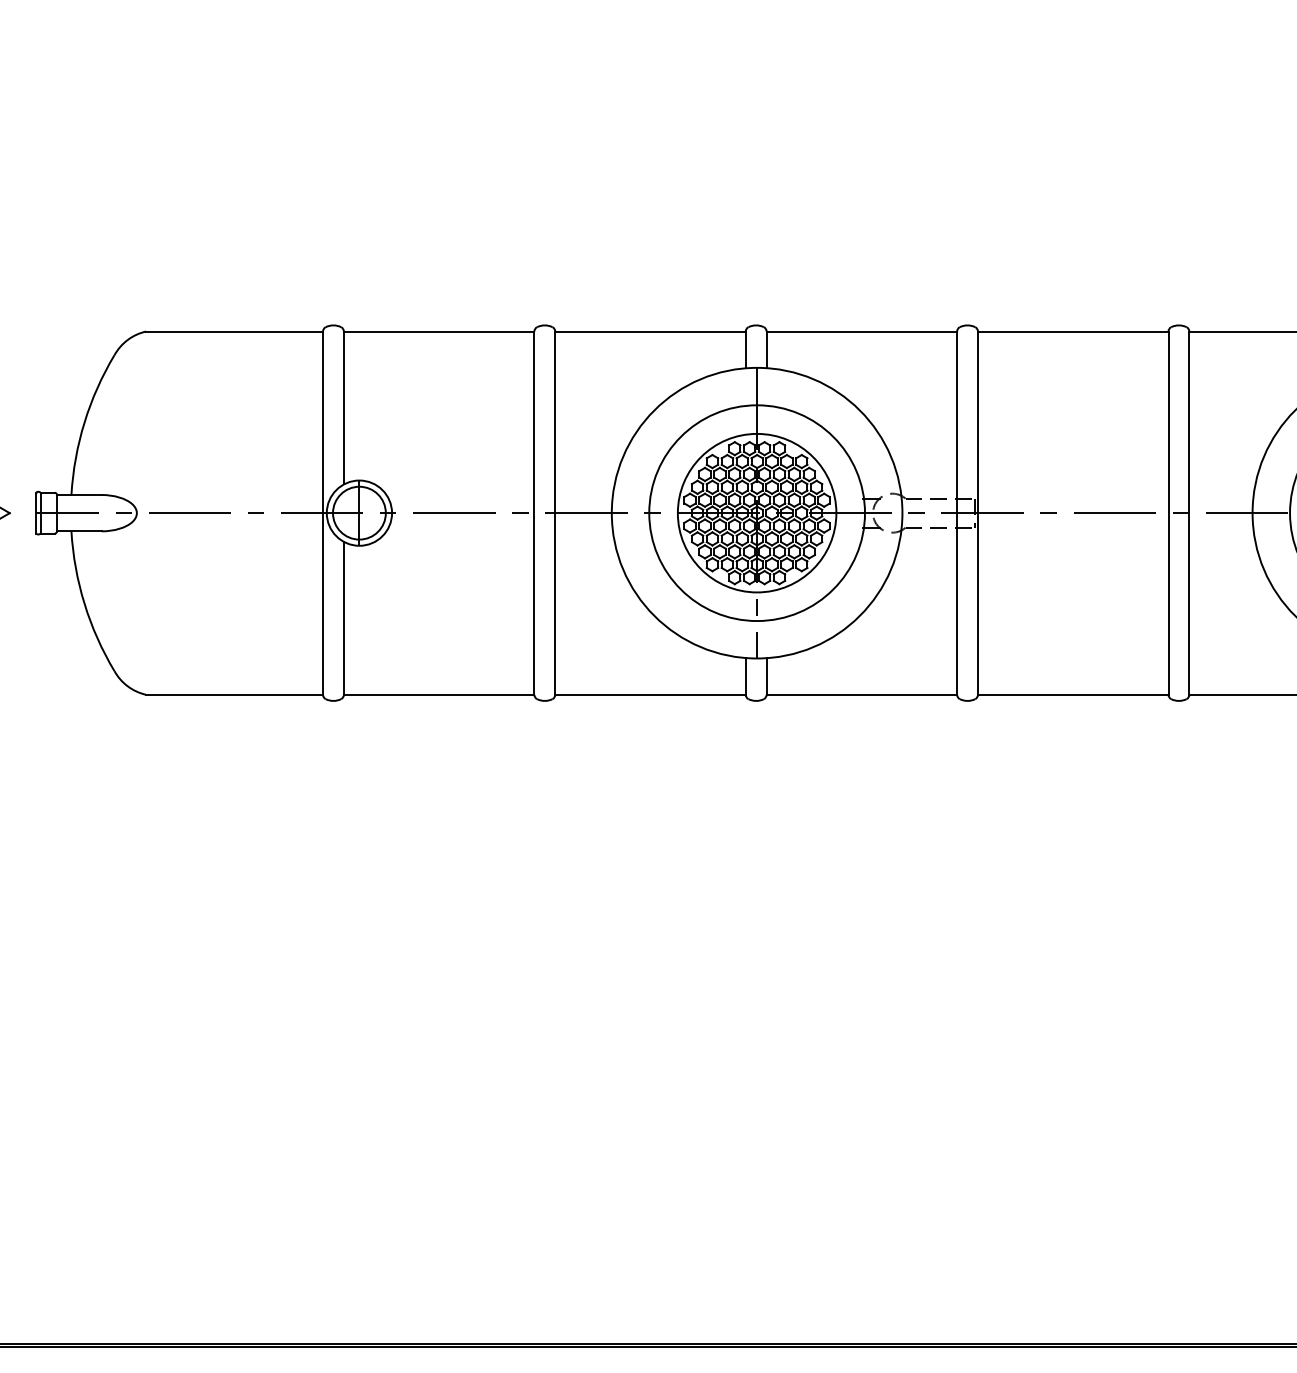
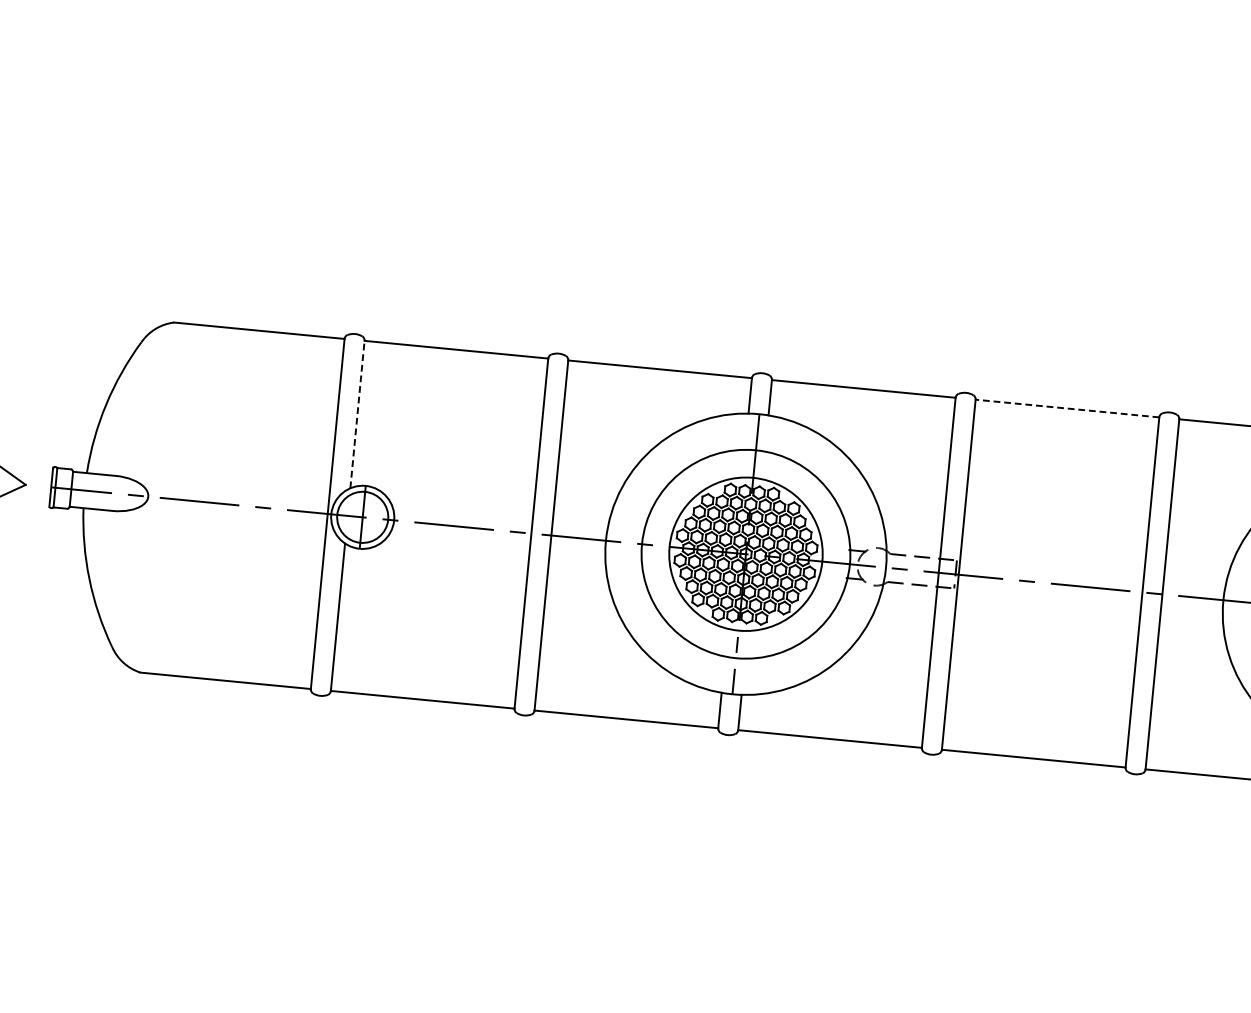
line: (1072, 331) -> (1066, 408), solid -> dashed
line: (343, 407) -> (357, 414), solid -> dashed

